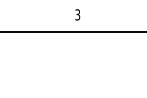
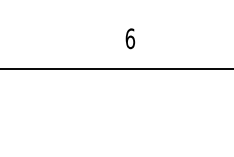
text: (77, 14) -> (129, 38), 3 -> 6

